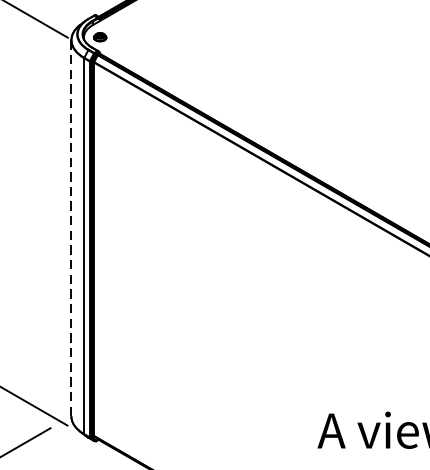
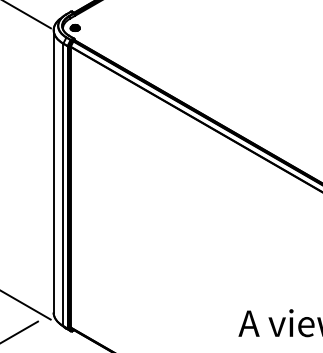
line: (71, 228) -> (53, 171), dashed -> solid

